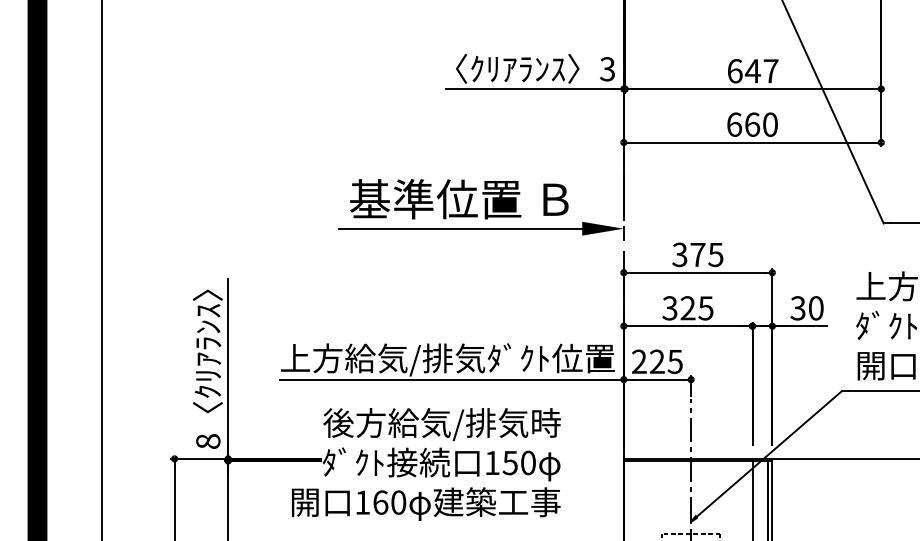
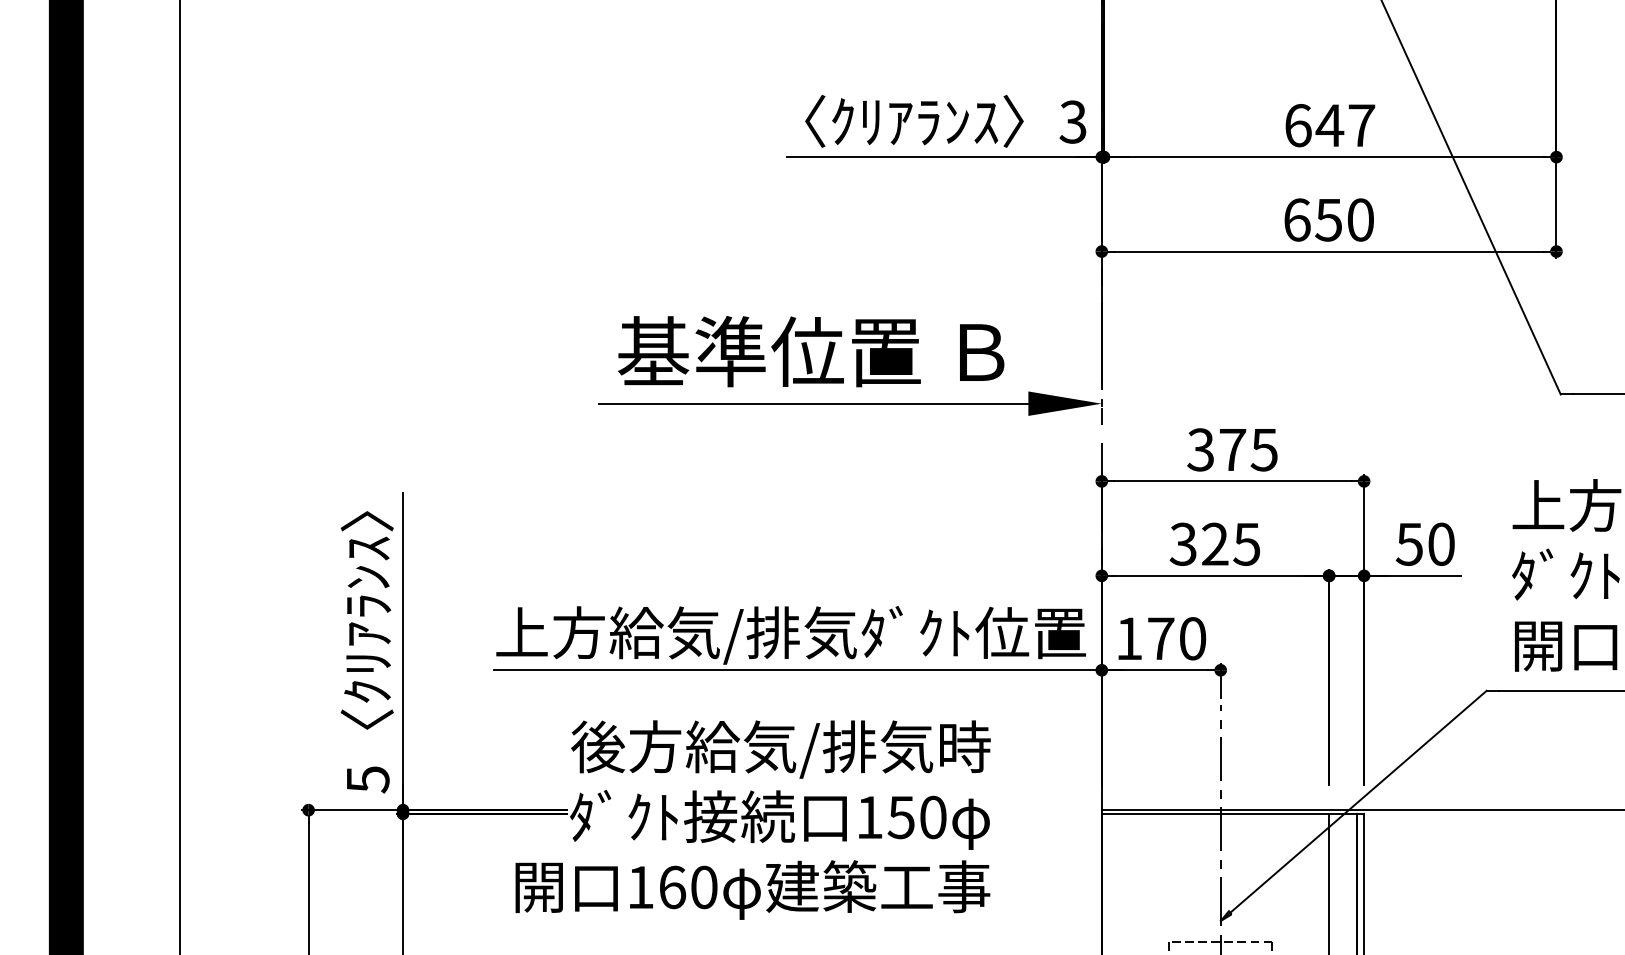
text: (752, 124) -> (1329, 219), 660 -> 650
text: (798, 308) -> (1410, 544), 30 -> 50
text: (657, 361) -> (1161, 638), 225 -> 170
text: (208, 441) -> (368, 779), 8 -> 5

